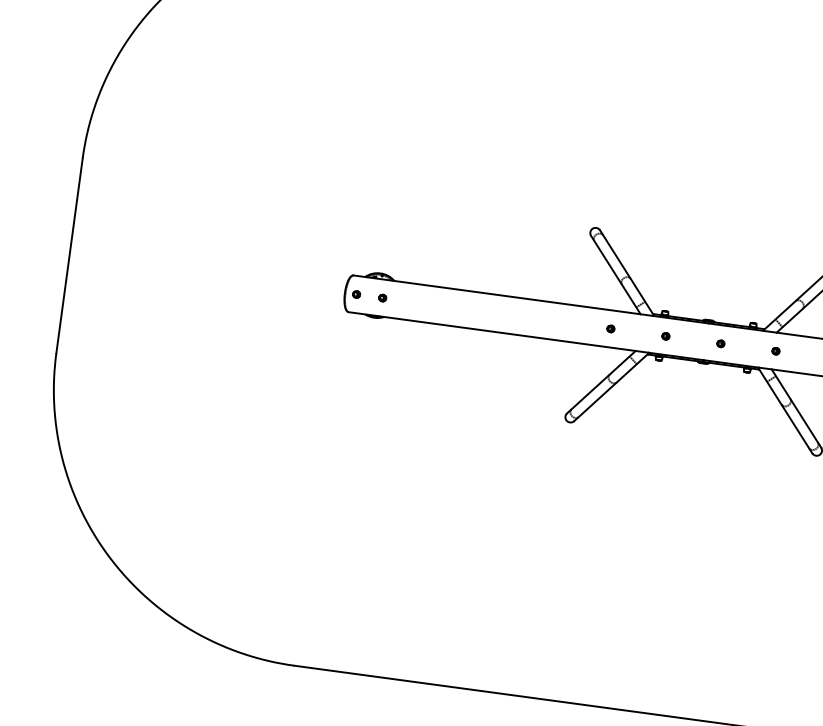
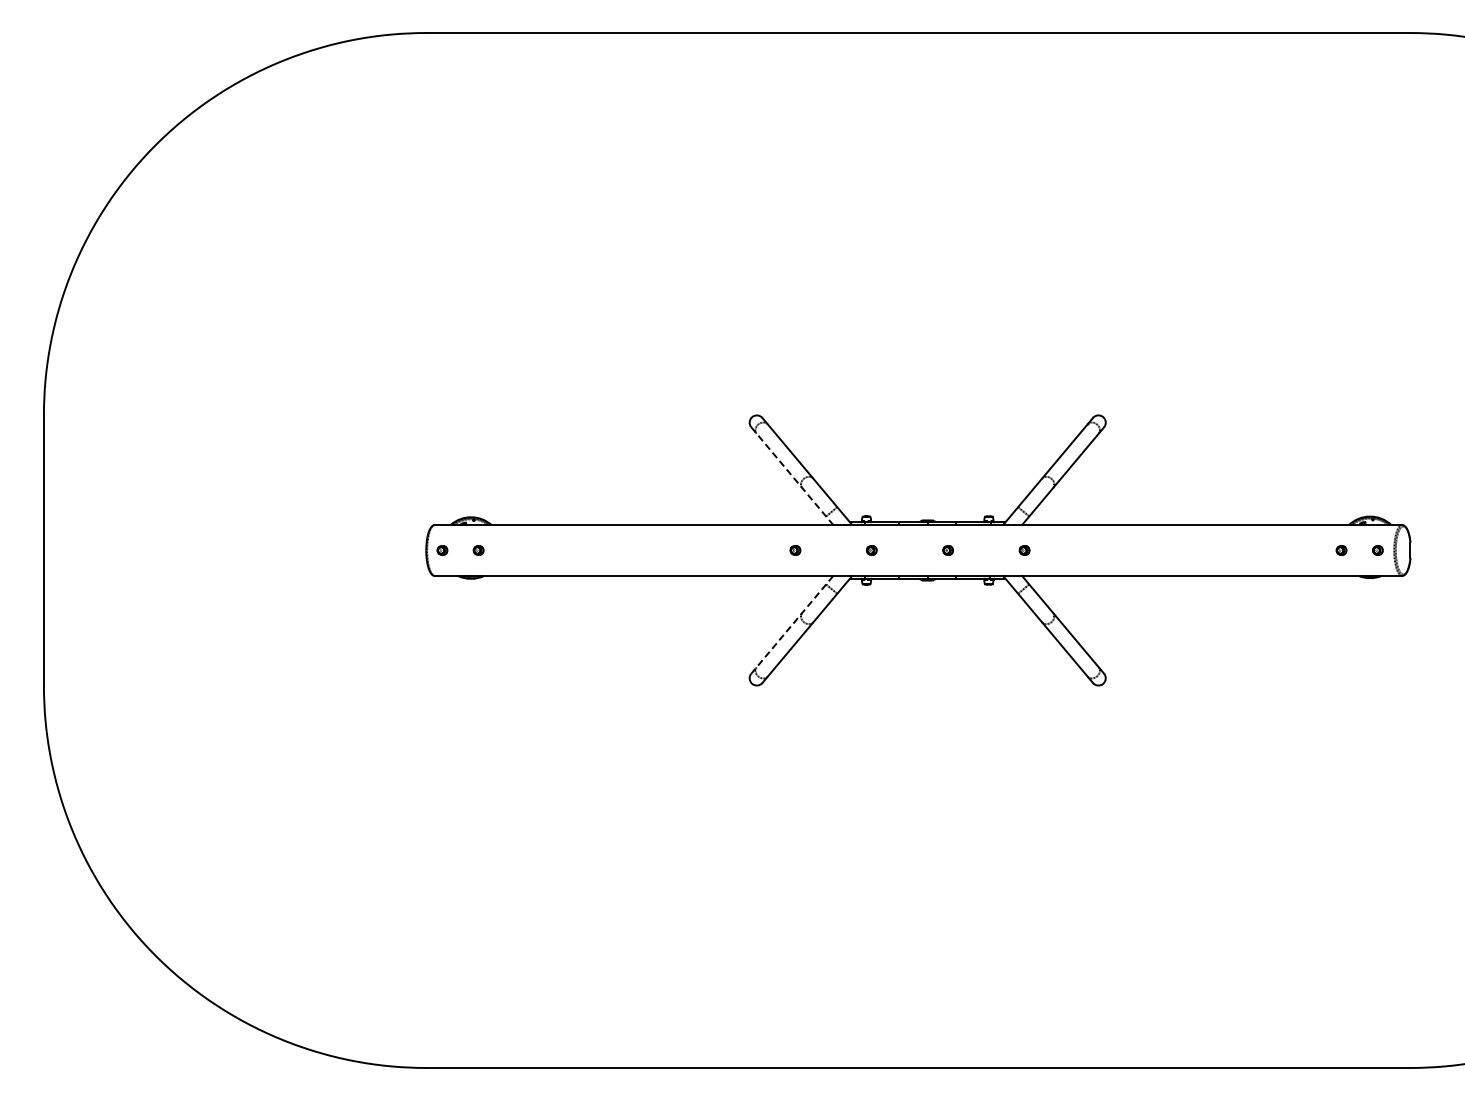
line: (615, 275) -> (792, 476), solid -> dashed
line: (601, 381) -> (792, 624), solid -> dashed

